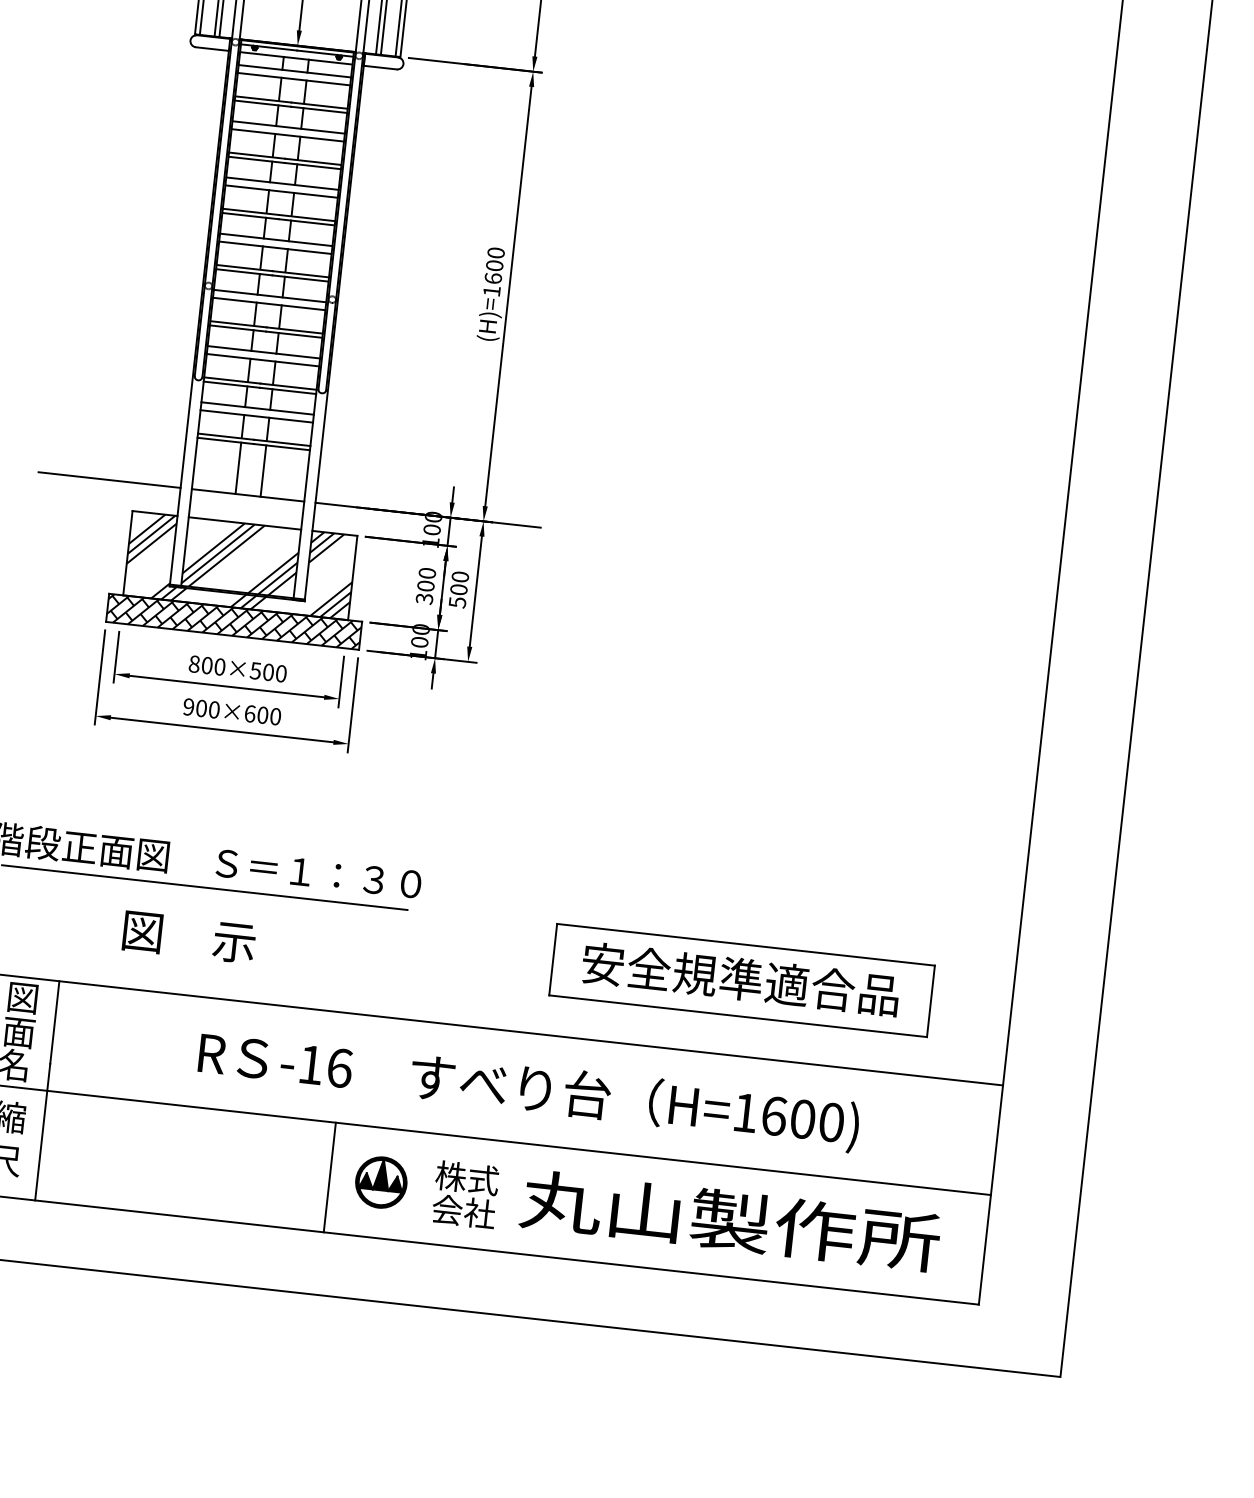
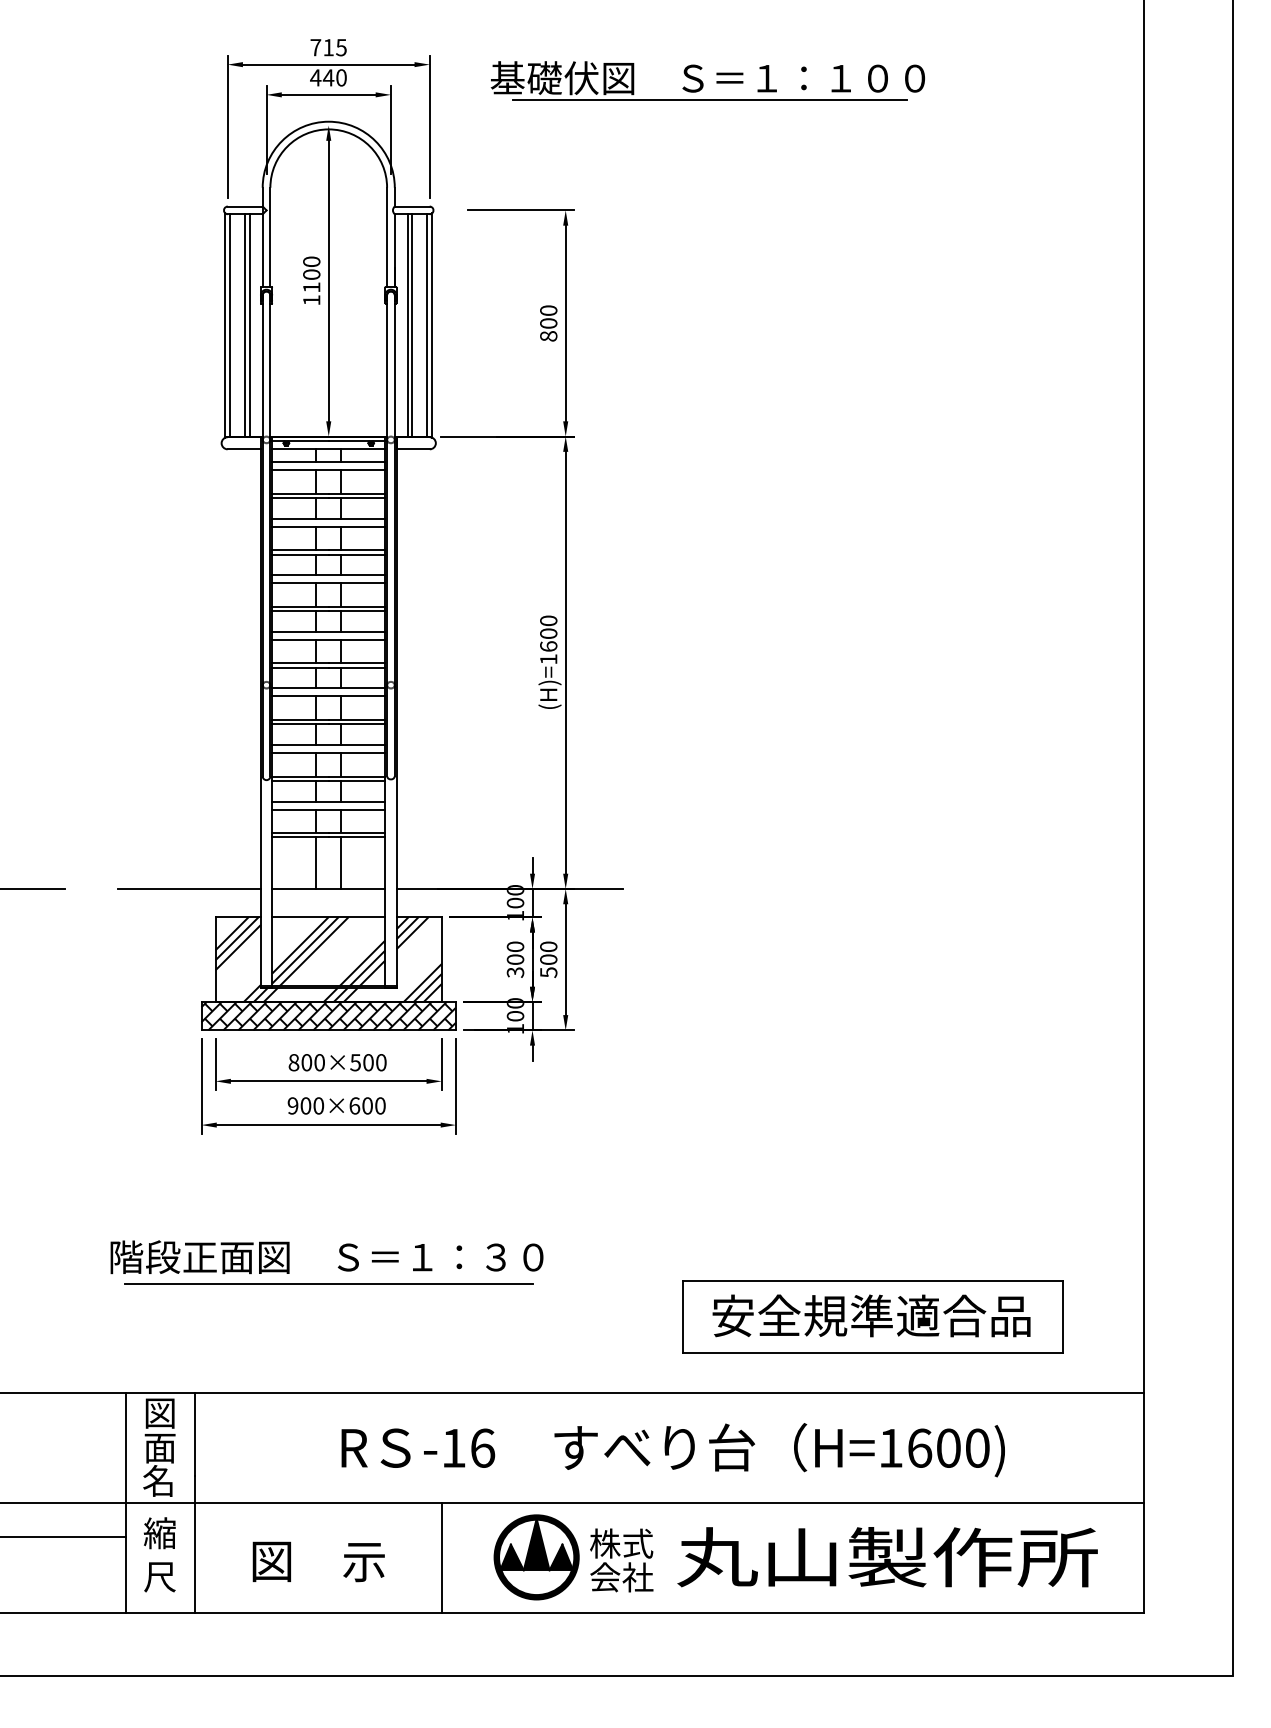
text: (189, 937) -> (318, 1561), moved
line: (329, 1176) -> (441, 1557), moved
part: (381, 1182) -> (536, 1557), size x1.67

